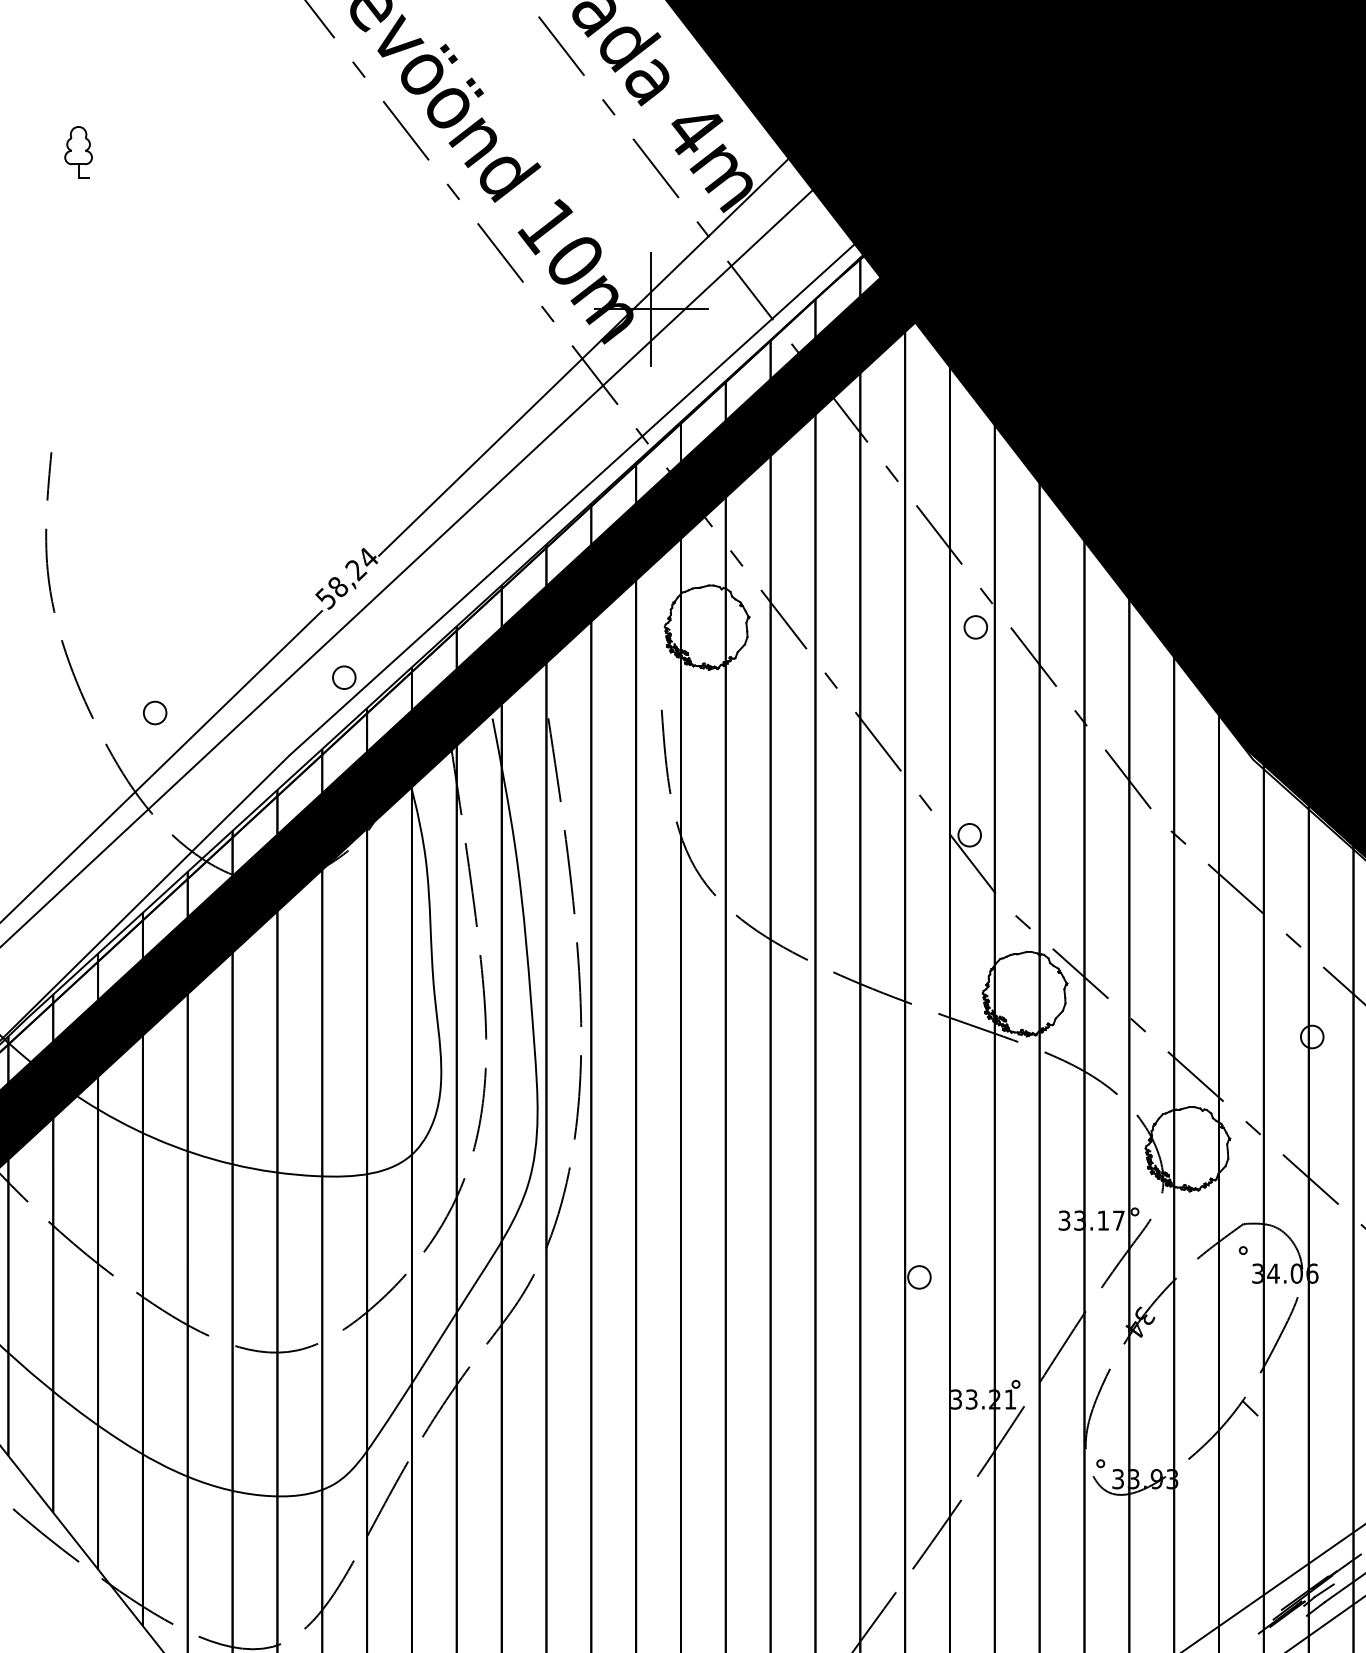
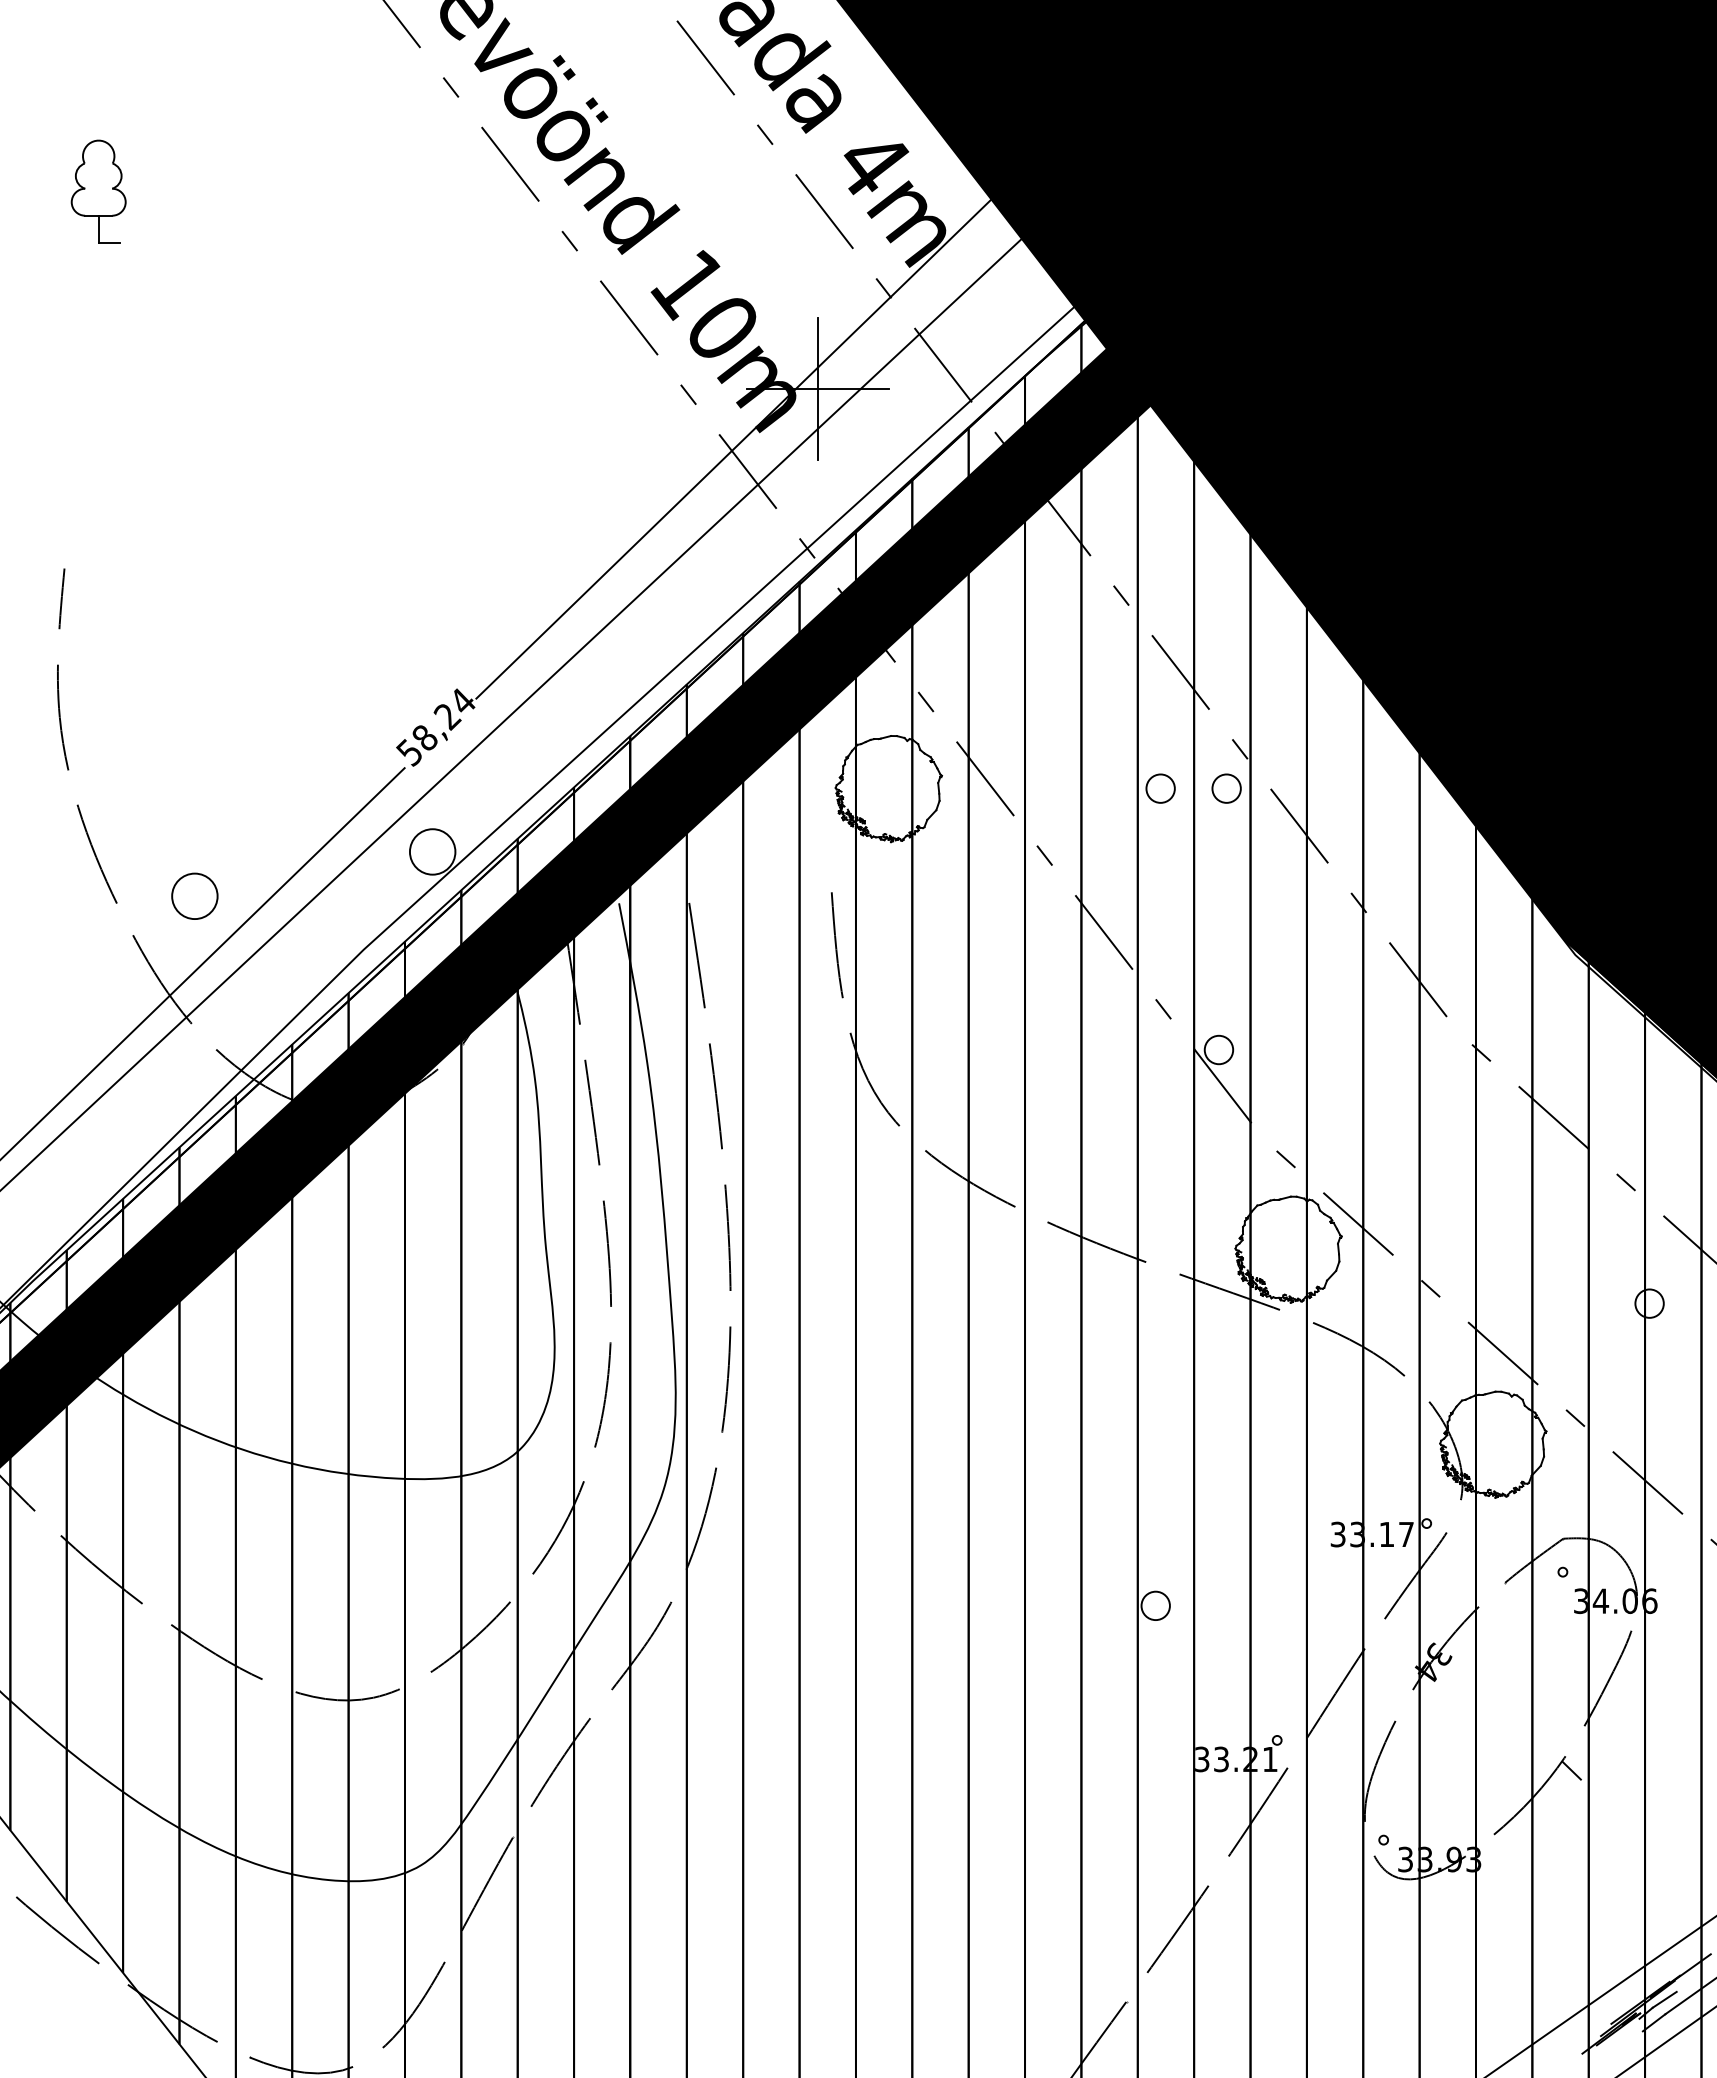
part: (78, 151) -> (98, 190), size x1.6
circle: (923, 627) -> (1160, 788), added
circle: (344, 677) -> (432, 851), size x1.6
circle: (154, 713) -> (194, 896), size x1.6

